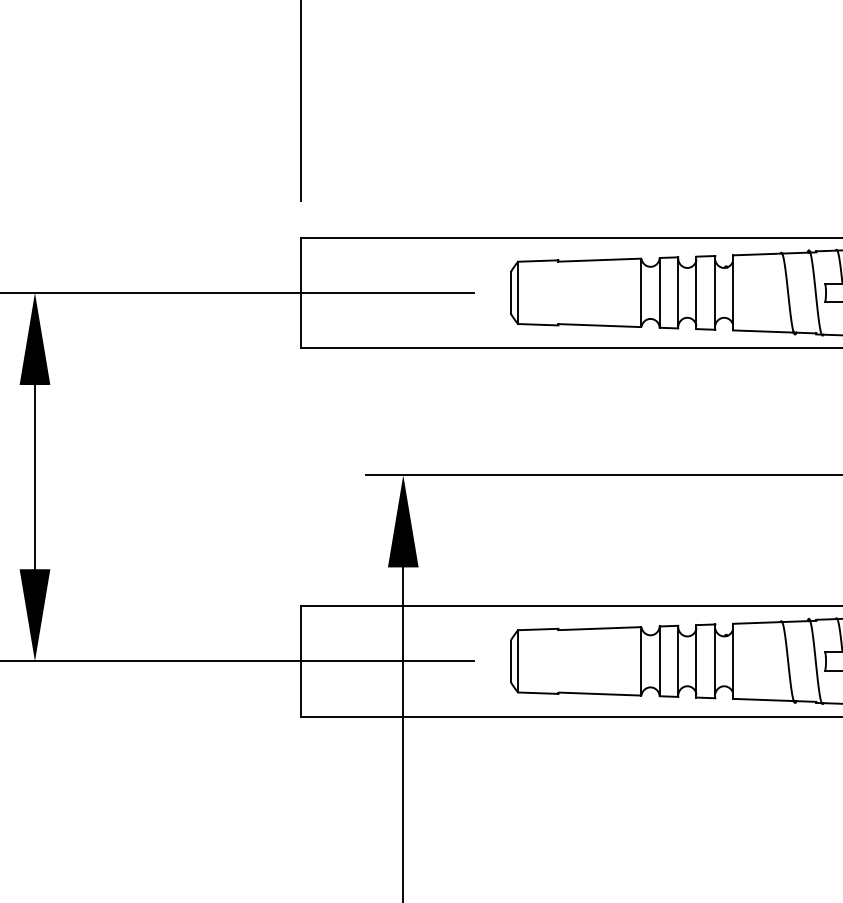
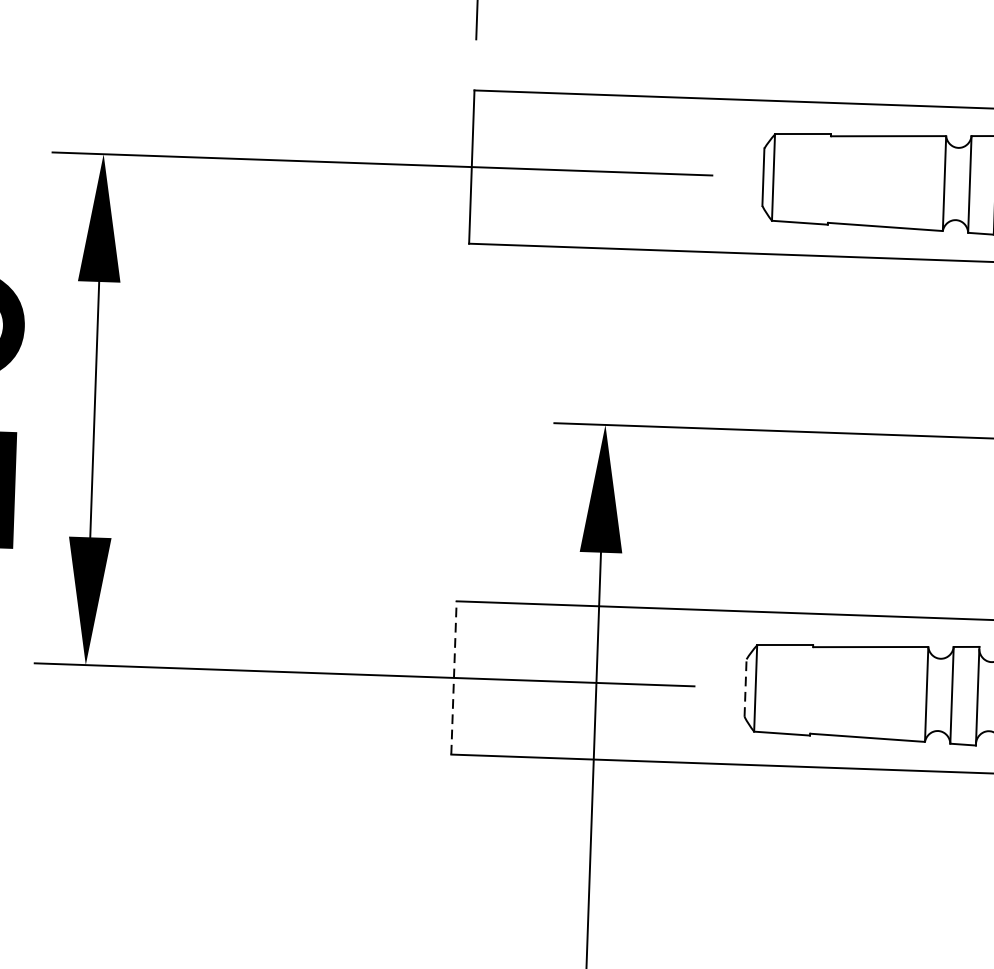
line: (300, 660) -> (453, 676), solid -> dashed
line: (510, 661) -> (745, 688), solid -> dashed

